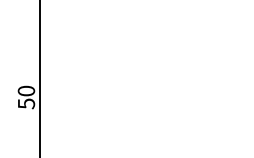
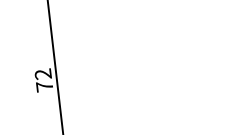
text: (26, 97) -> (44, 80), 50 -> 72

